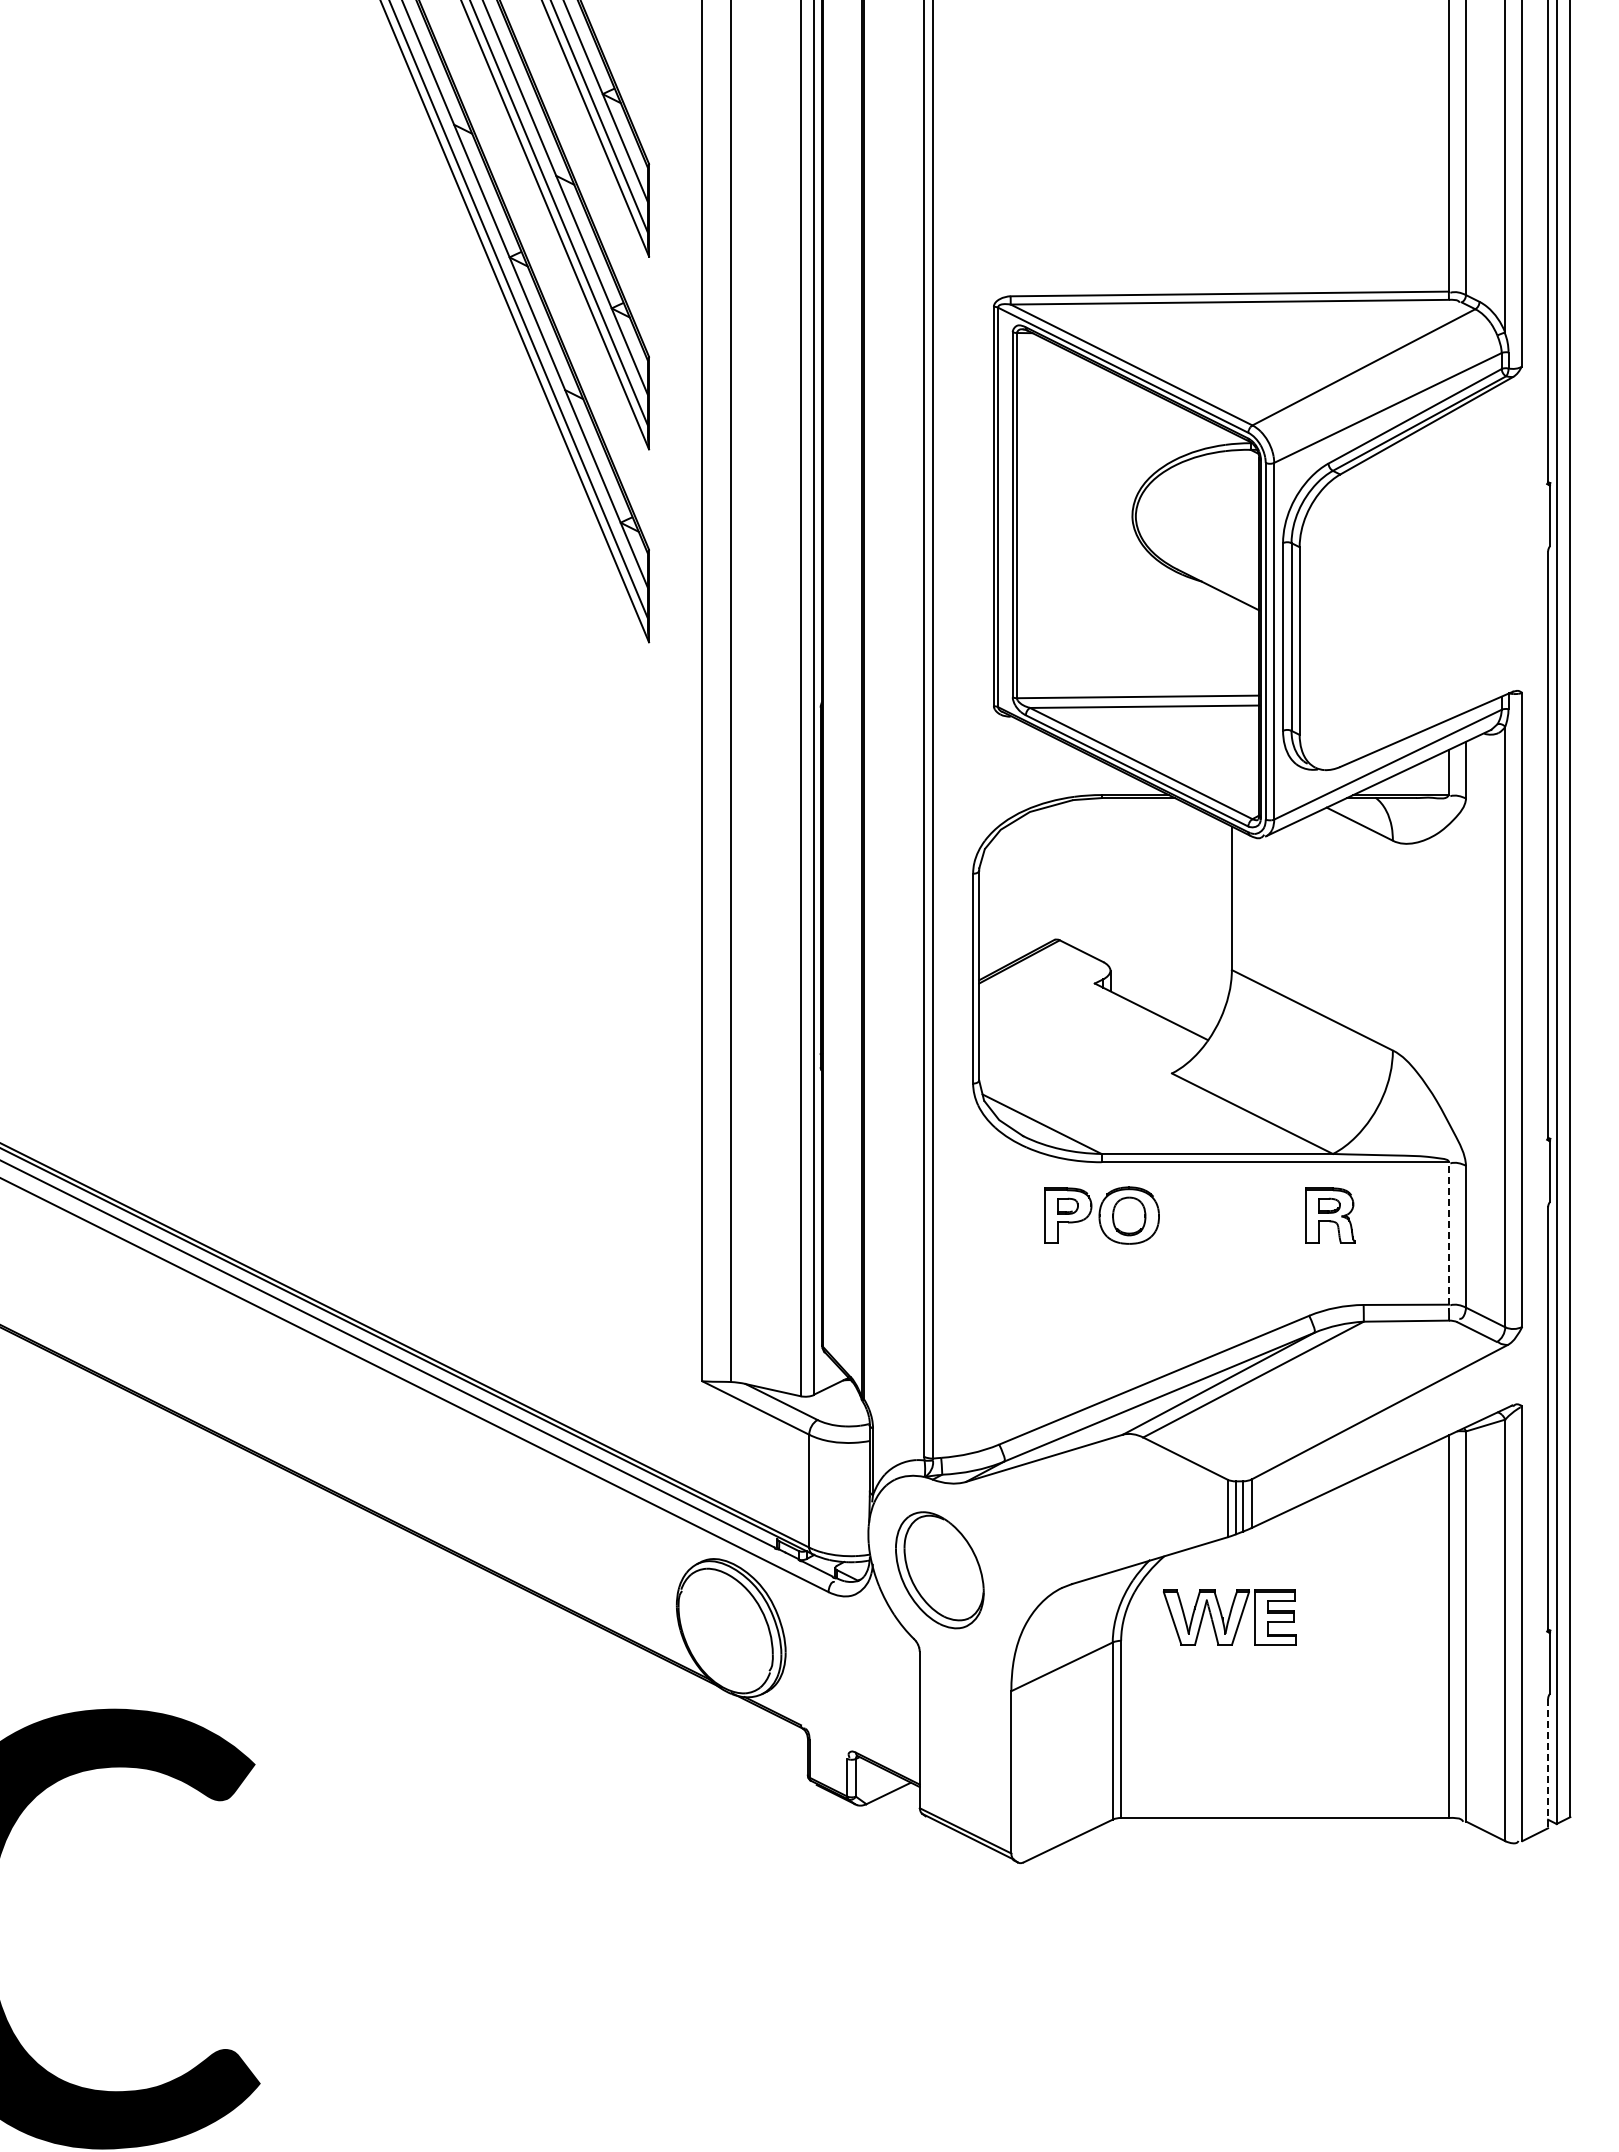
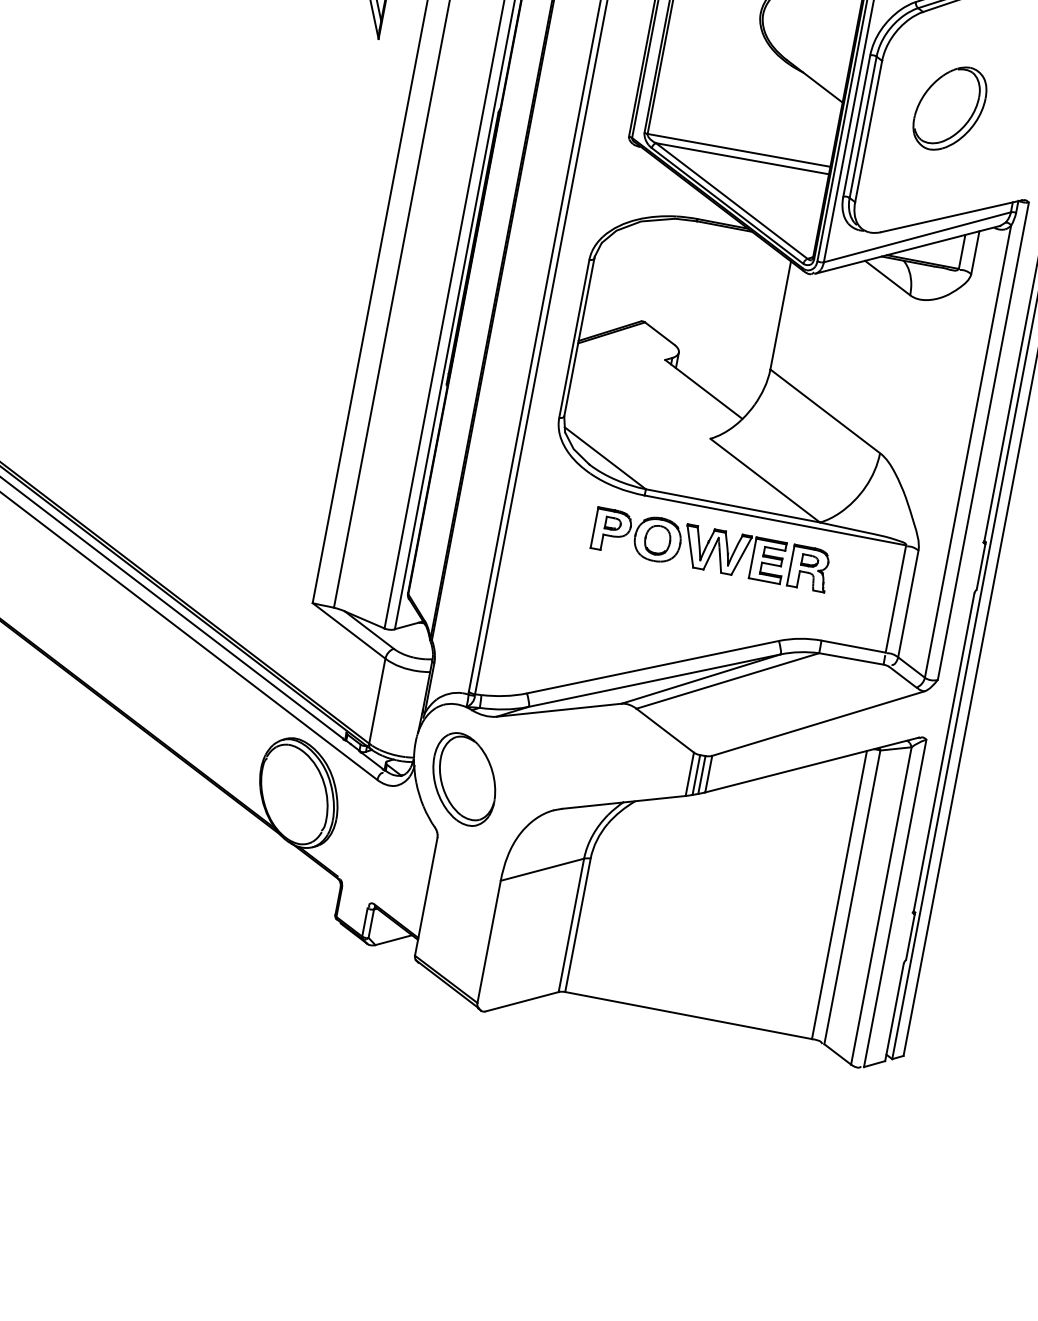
part: (1398, 591) -> (950, 108), added
line: (1448, 1232) -> (895, 598), dashed -> solid
part: (1229, 1617) -> (733, 553), moved
line: (1548, 1763) -> (894, 1012), dashed -> solid

